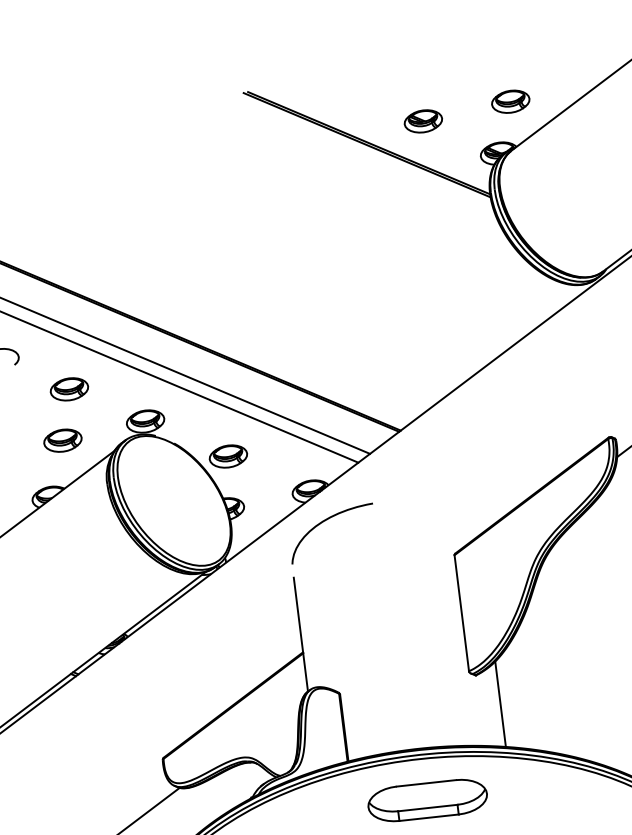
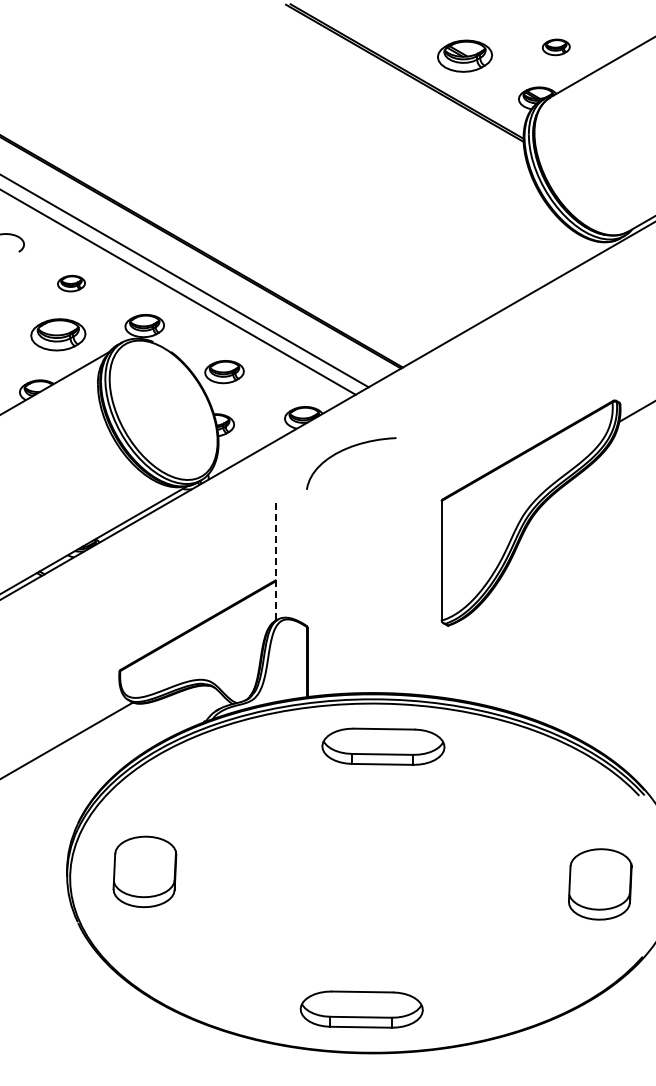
part: (511, 101) -> (556, 47), size x0.7
part: (422, 121) -> (464, 56), size x1.4
part: (69, 389) -> (71, 283), size x0.7
part: (63, 441) -> (58, 335), size x1.4
curve: (325, 521) -> (345, 450), moved
line: (300, 634) -> (275, 562), solid -> dashed
line: (500, 704) -> (469, 658), removed

